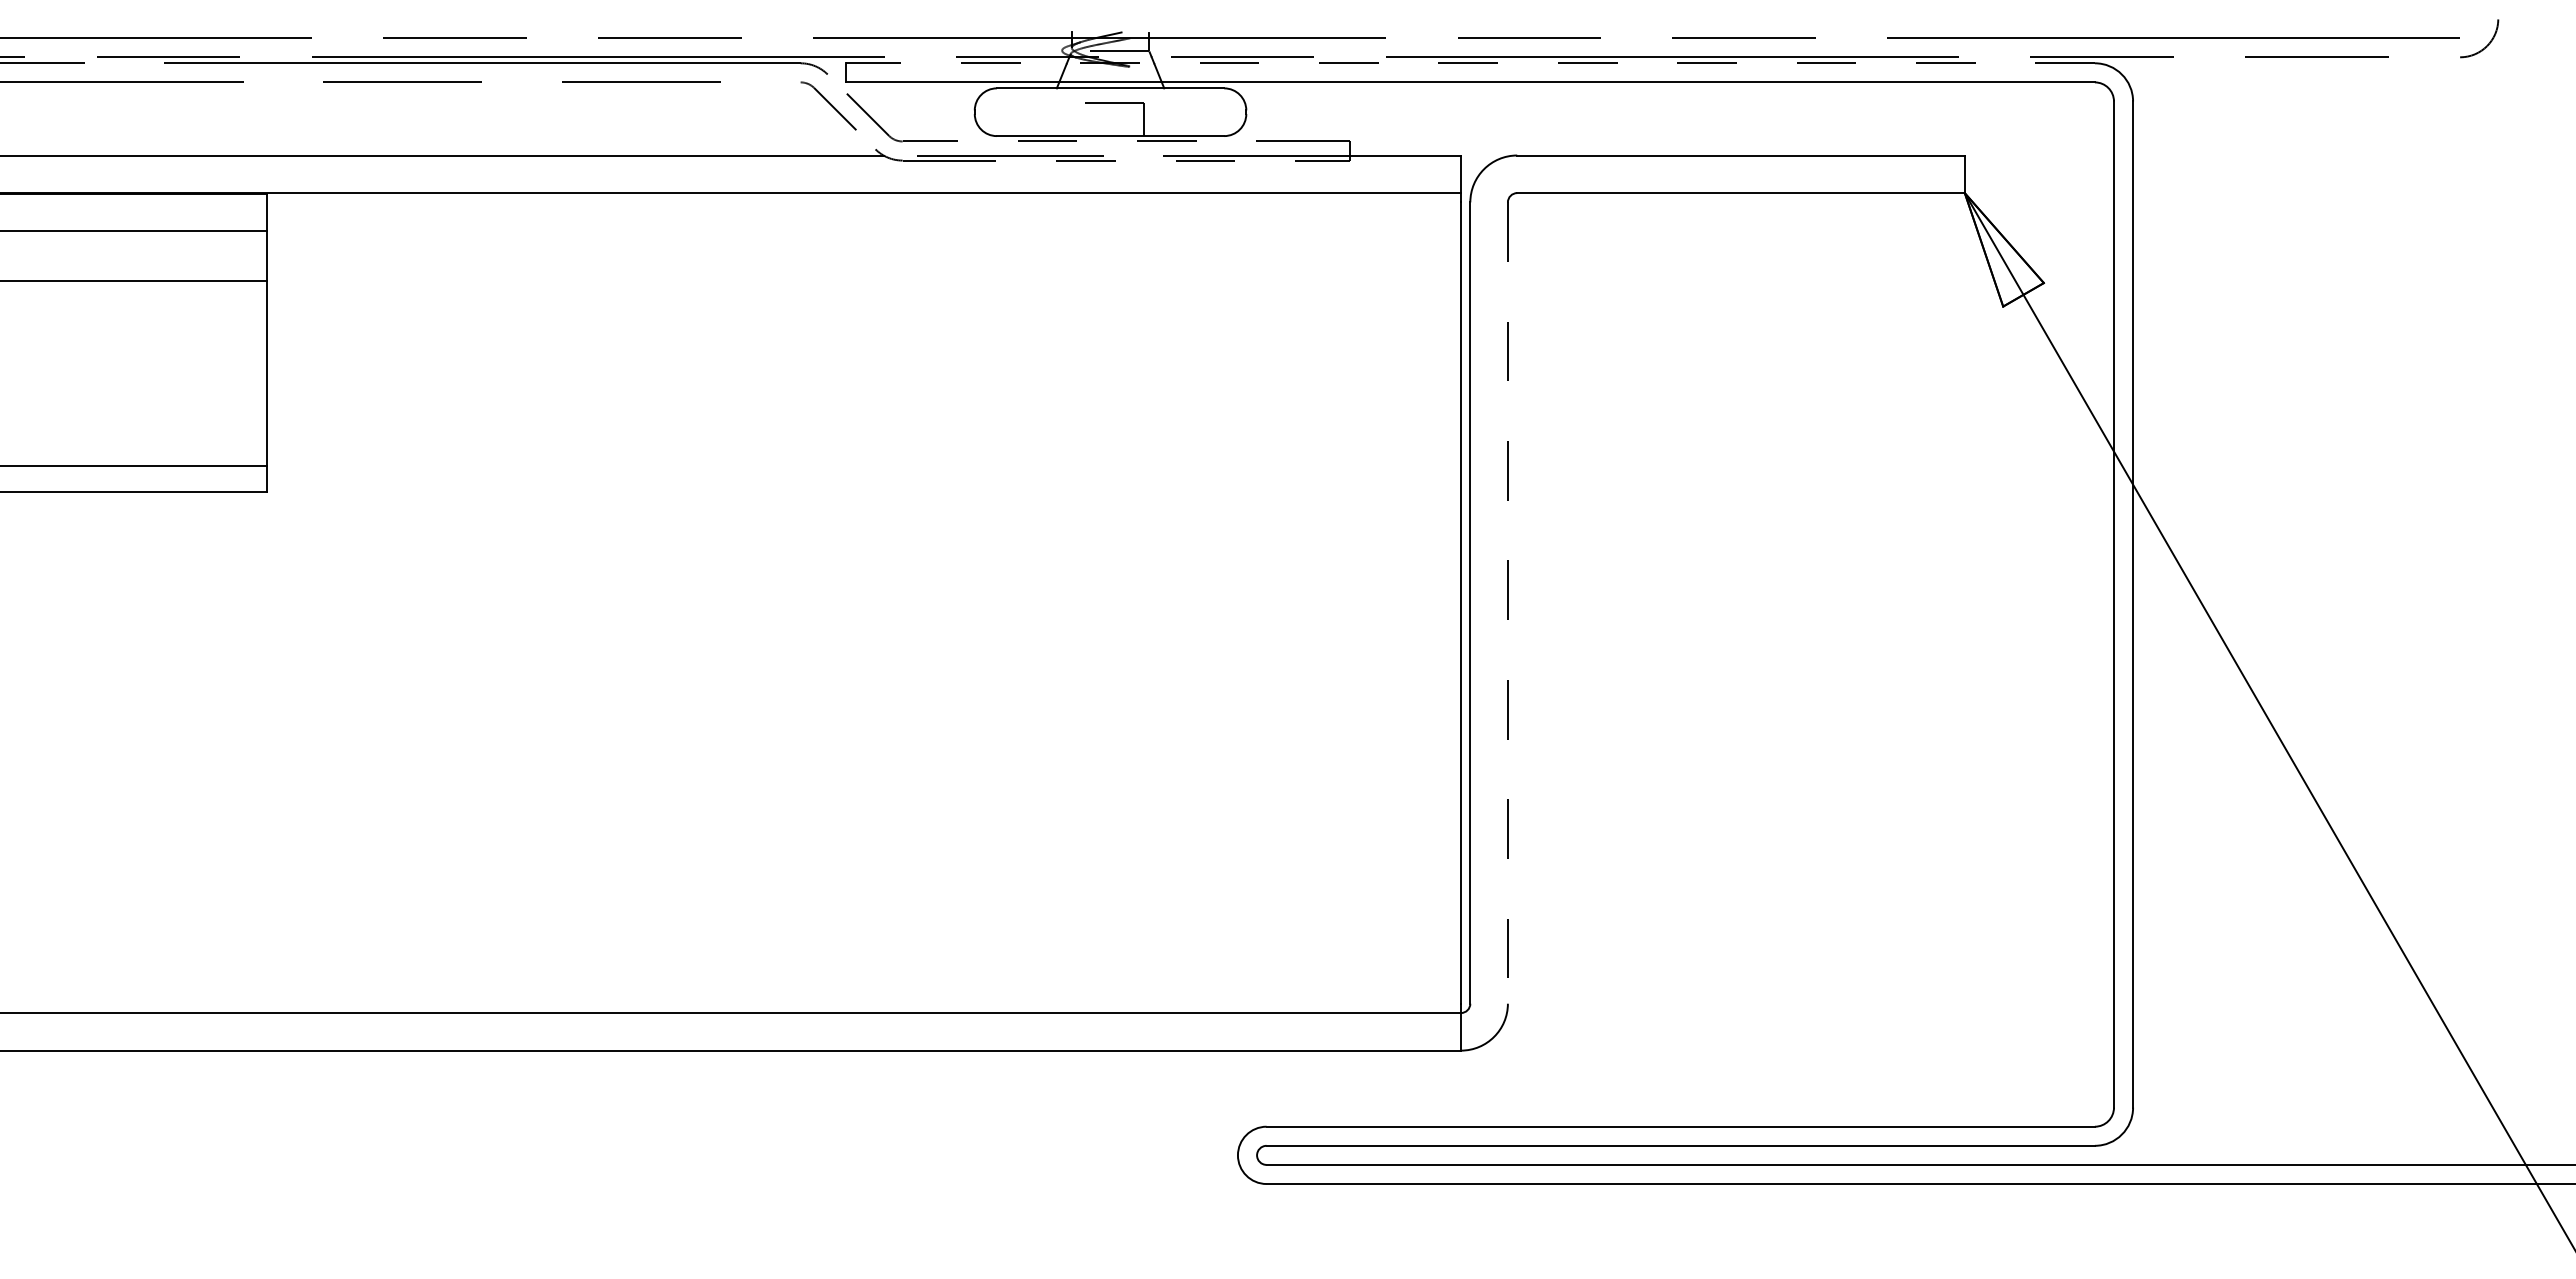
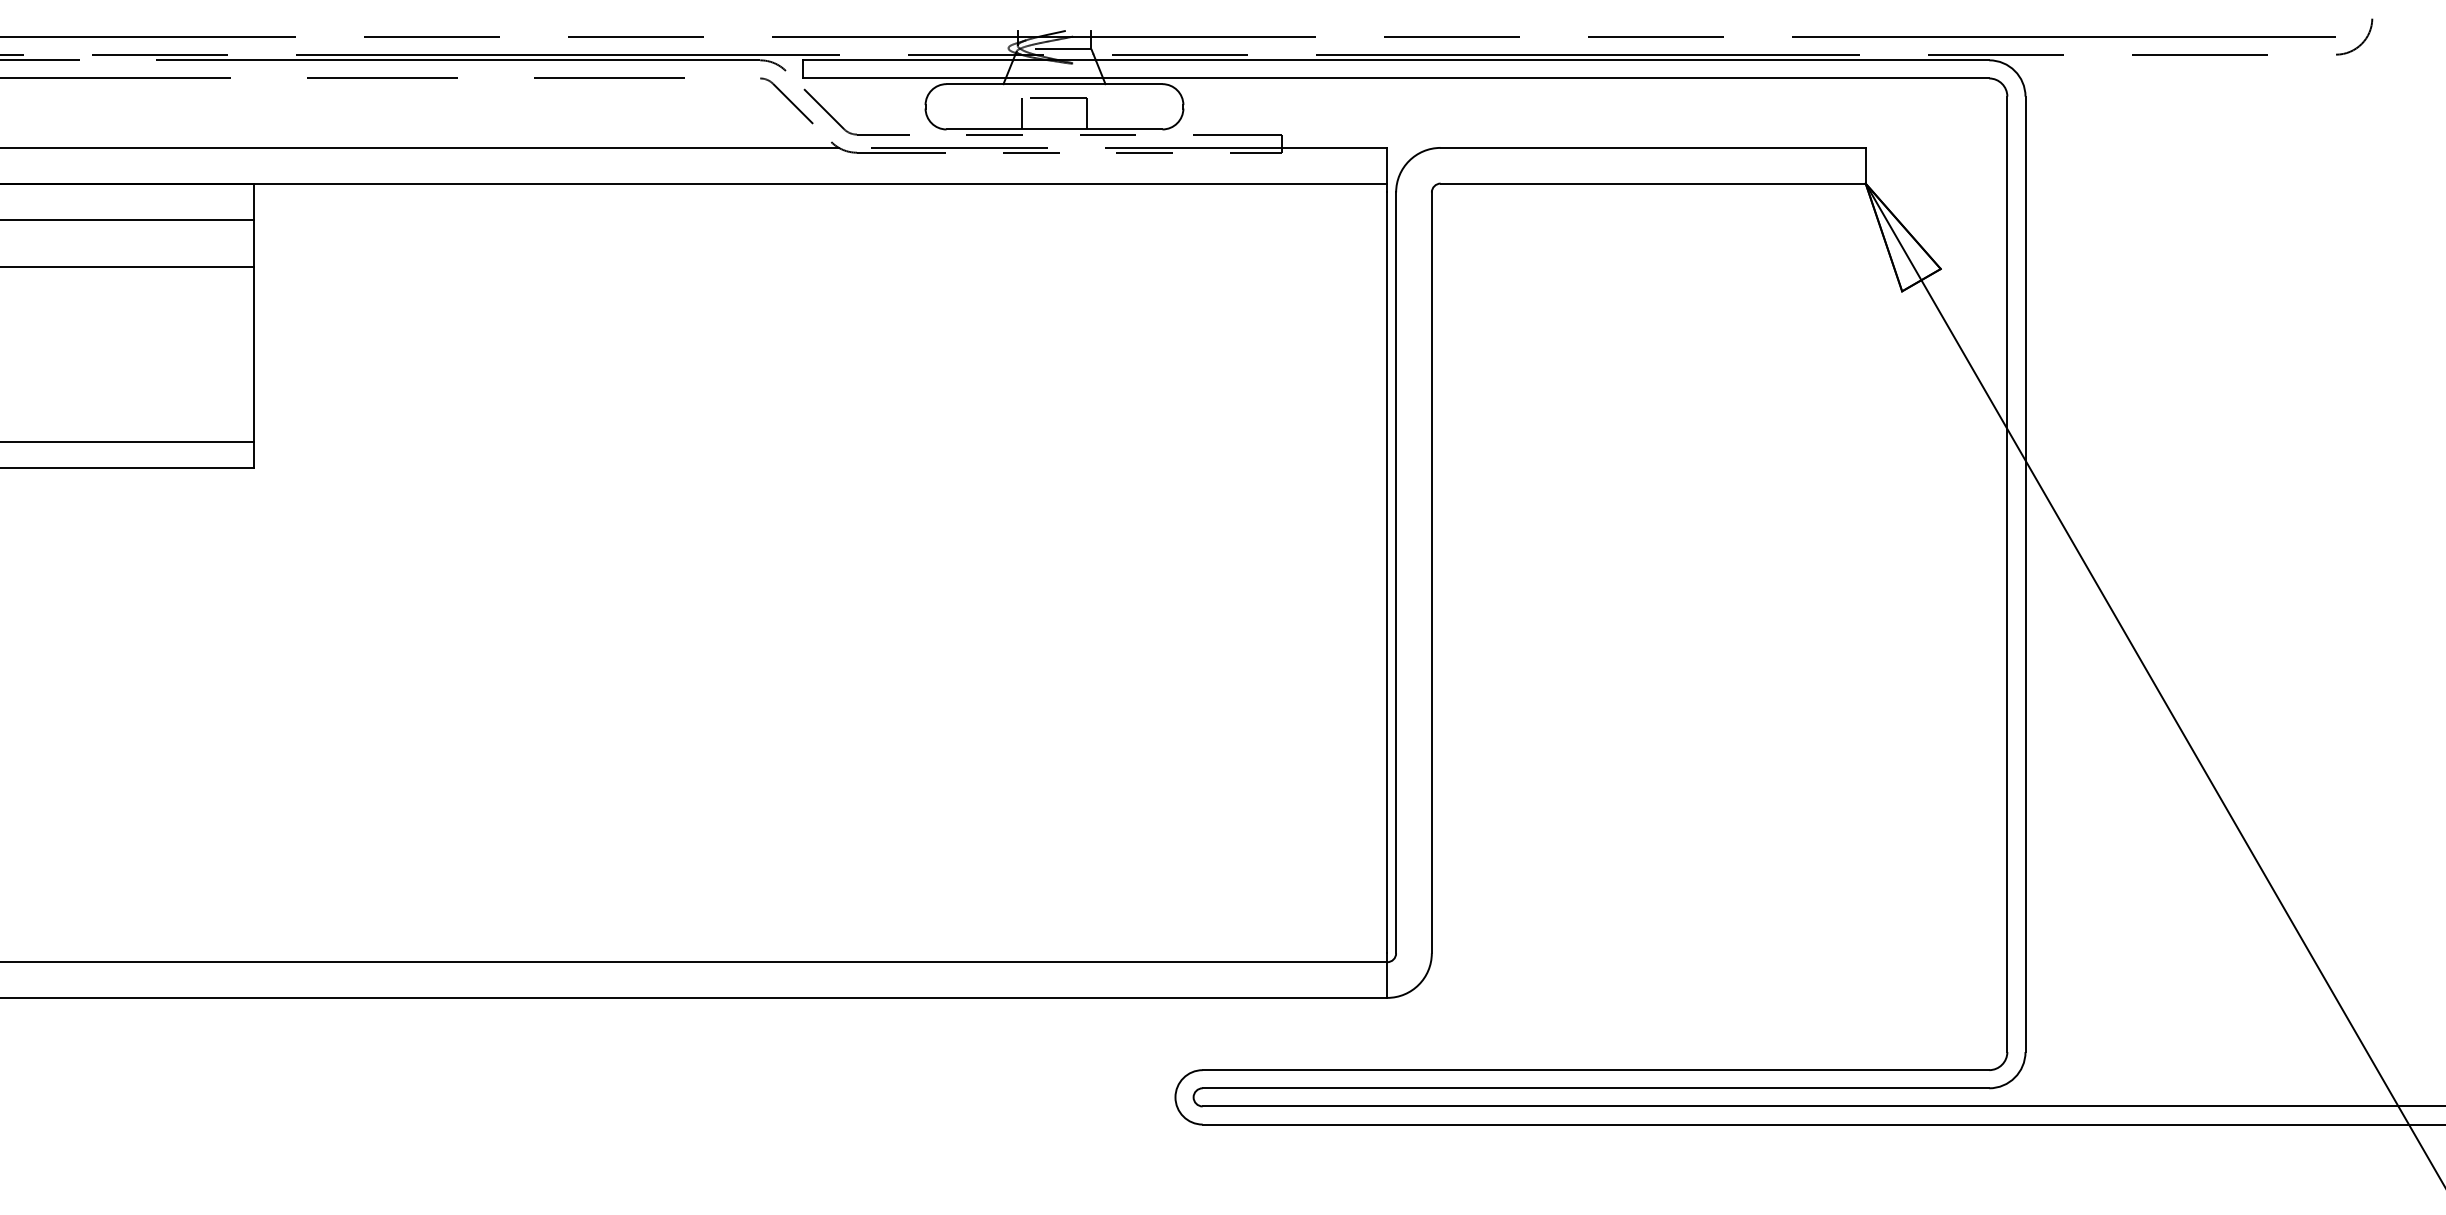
line: (1470, 63) -> (1396, 60), dashed -> solid
line: (1076, 119) -> (1022, 113), added
line: (1507, 603) -> (1431, 573), dashed -> solid

